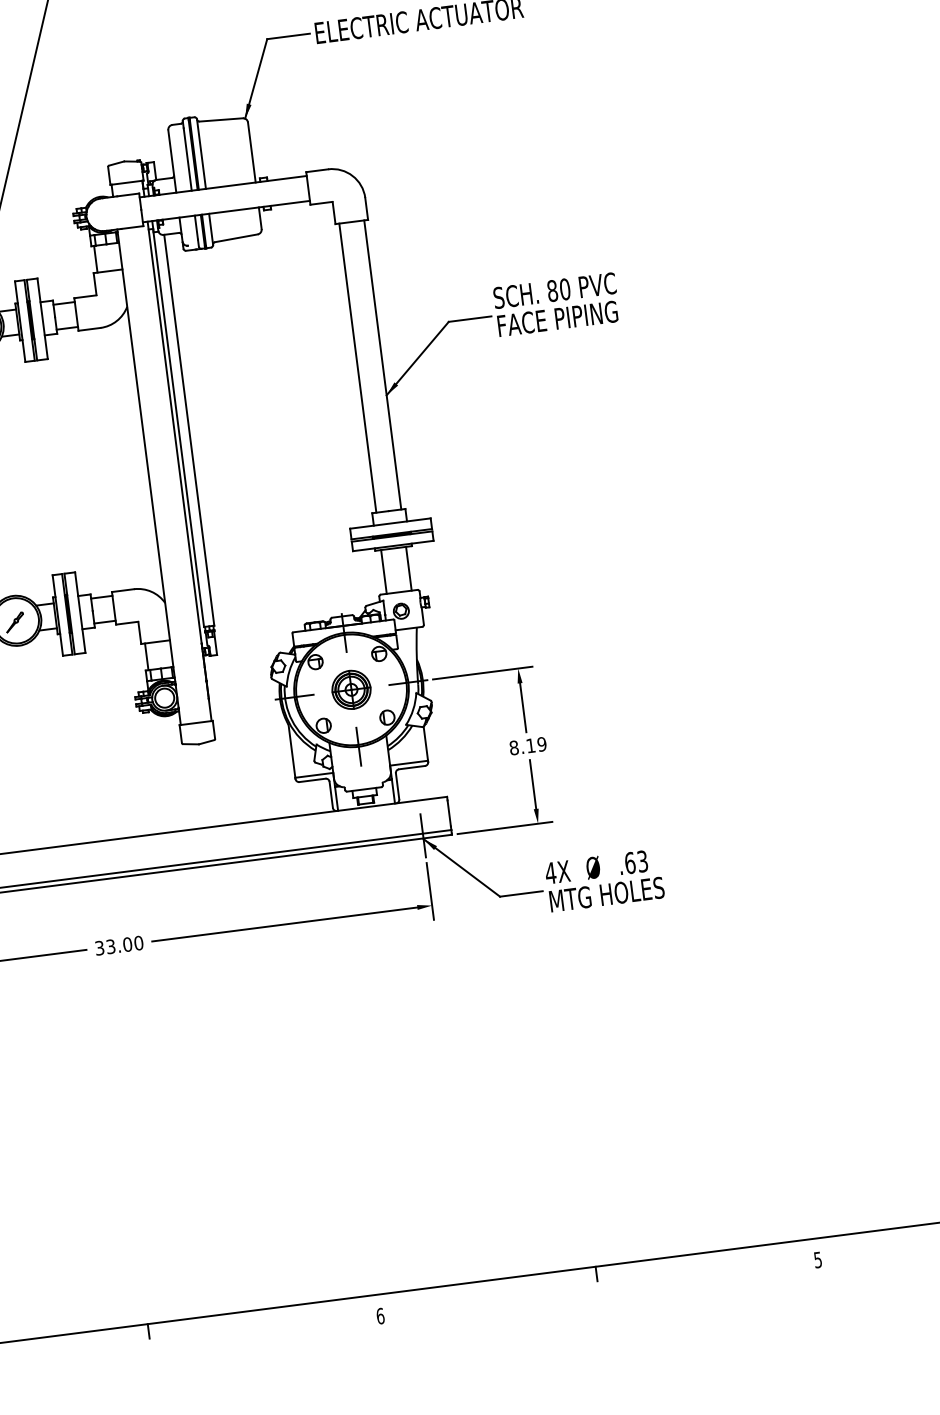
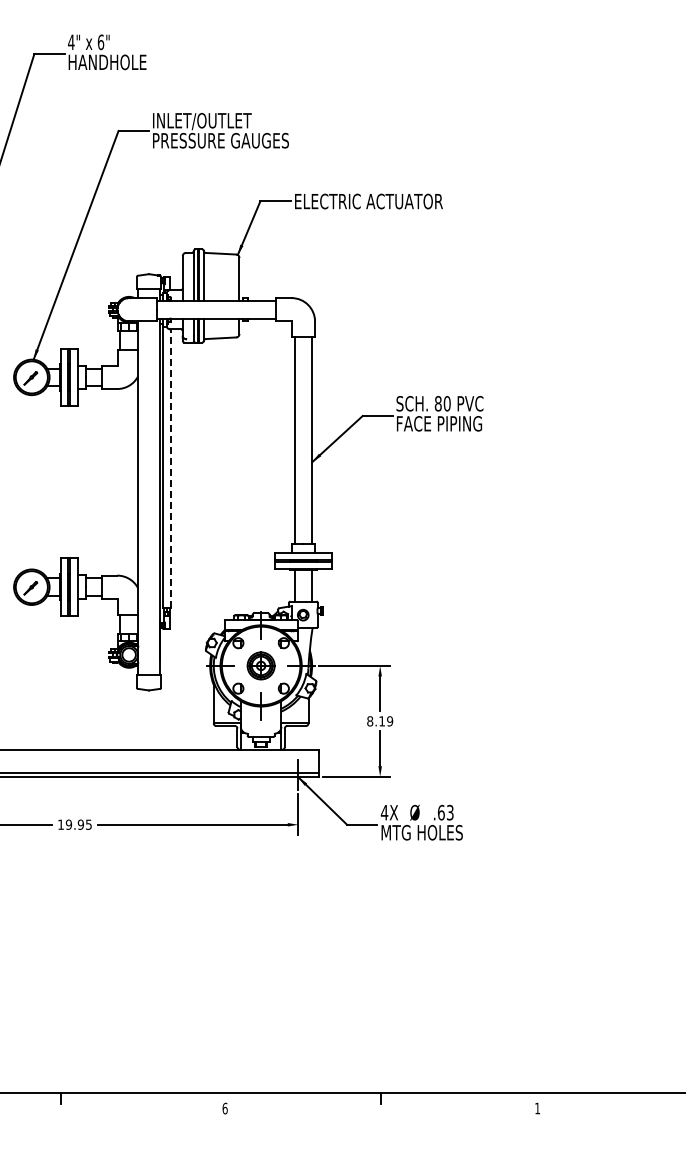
line: (189, 429) -> (170, 468), solid -> dashed
text: (118, 945) -> (74, 824), 33.00 -> 19.95
text: (817, 1260) -> (537, 1108), 5 -> 1

